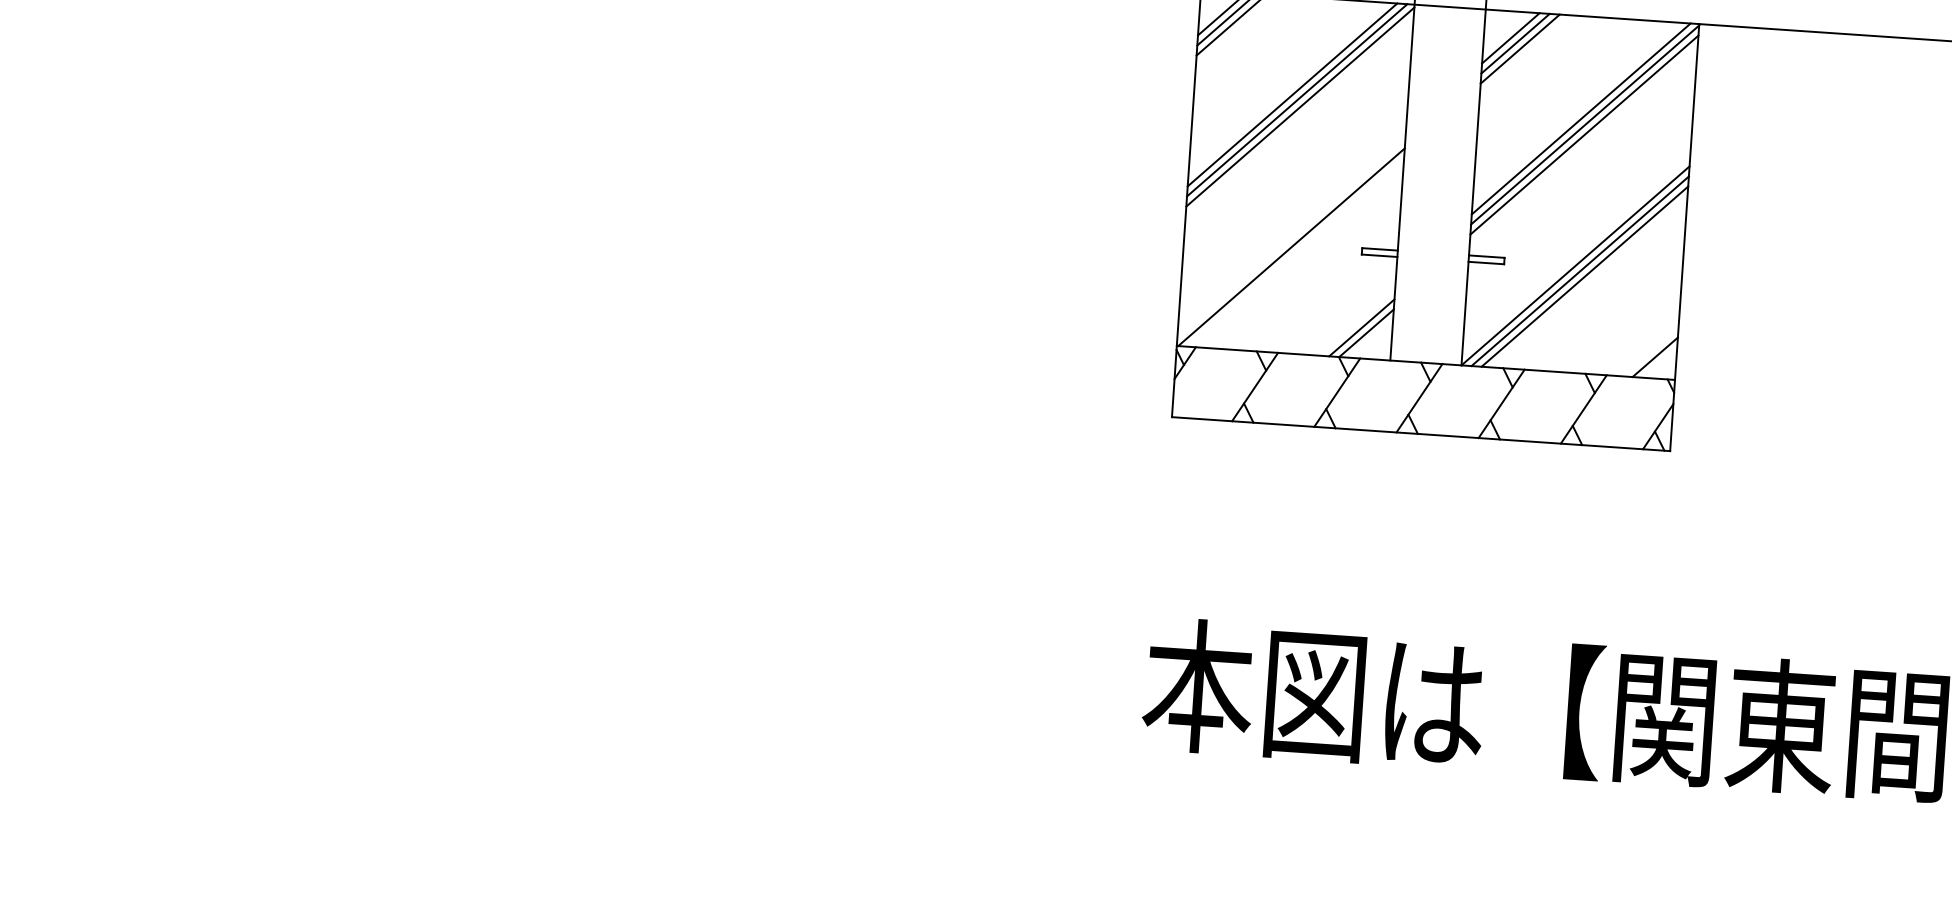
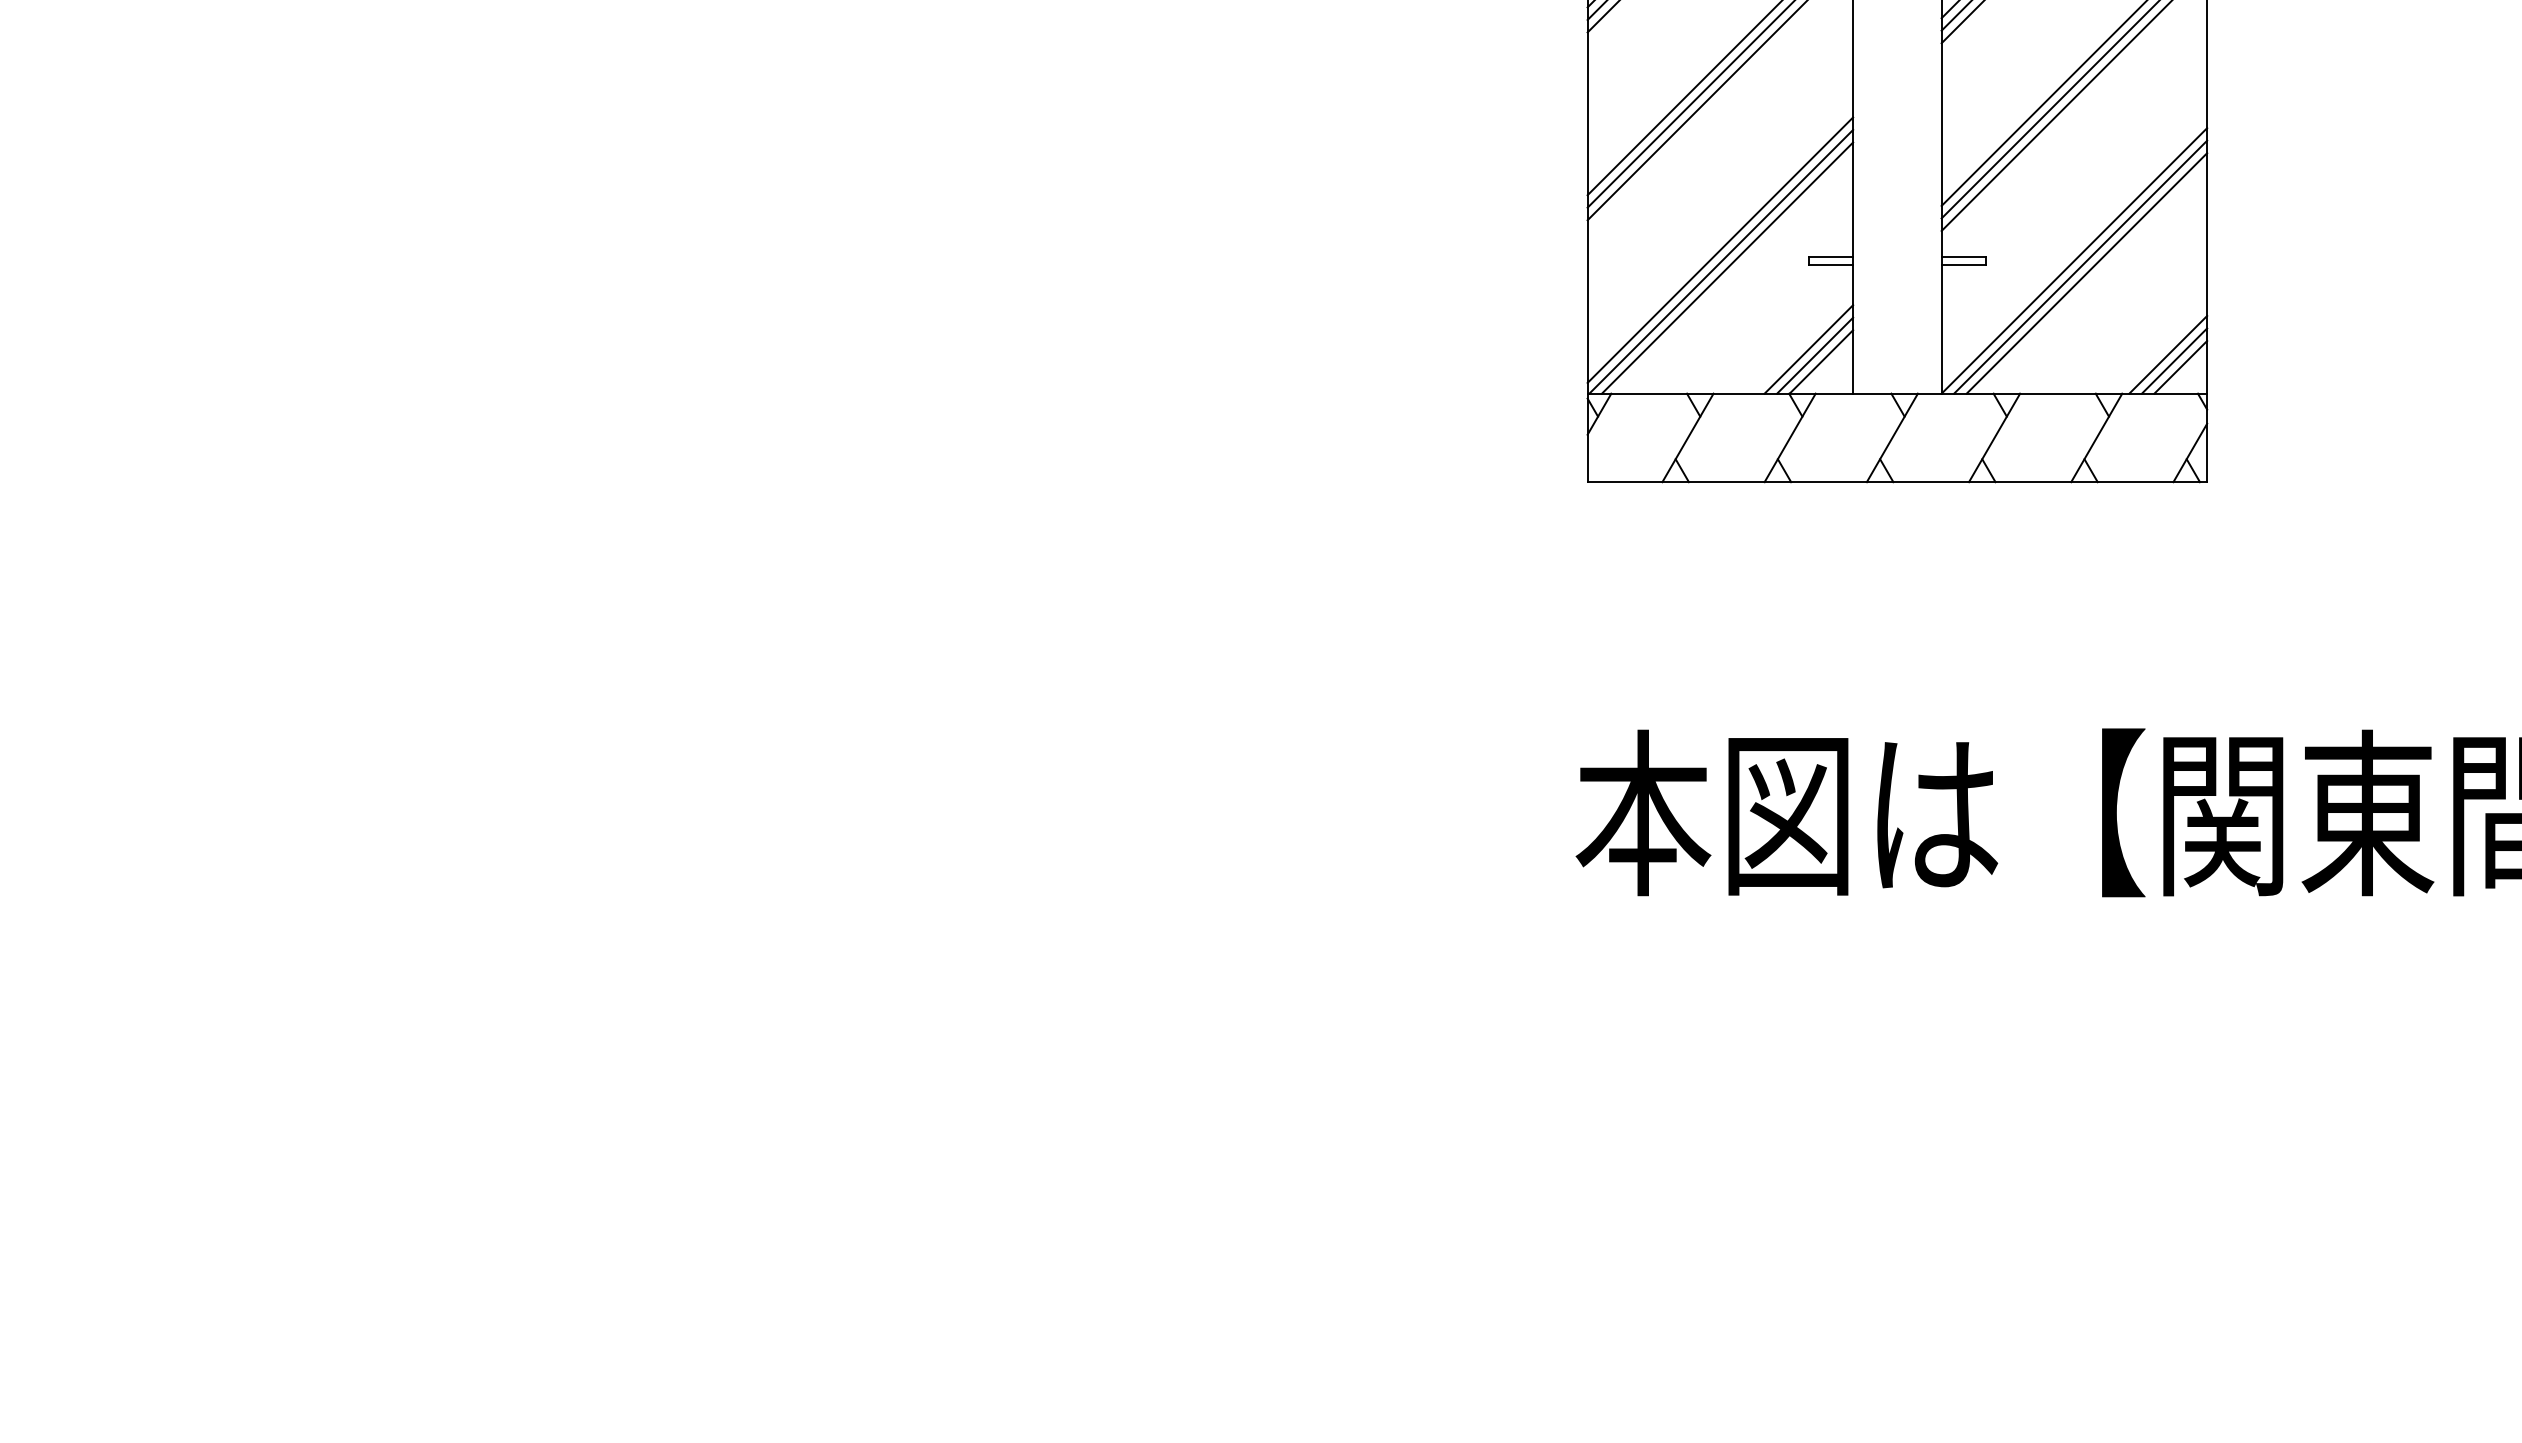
line: (1291, 237) -> (1720, 249), added
line: (1296, 252) -> (1727, 267), added
line: (1356, 322) -> (1808, 349), added
line: (1646, 346) -> (2168, 354), added
line: (1650, 351) -> (2174, 360), added

